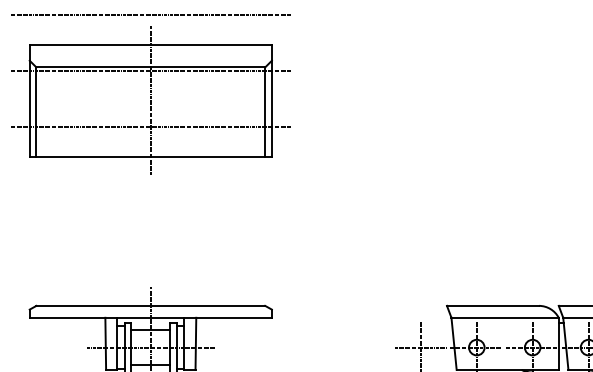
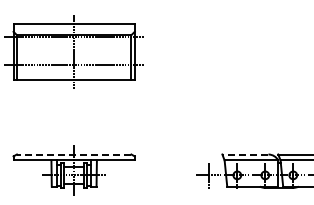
line: (151, 16) -> (74, 9), removed
line: (149, 305) -> (73, 154), solid -> dashed
line: (491, 305) -> (244, 154), solid -> dashed

